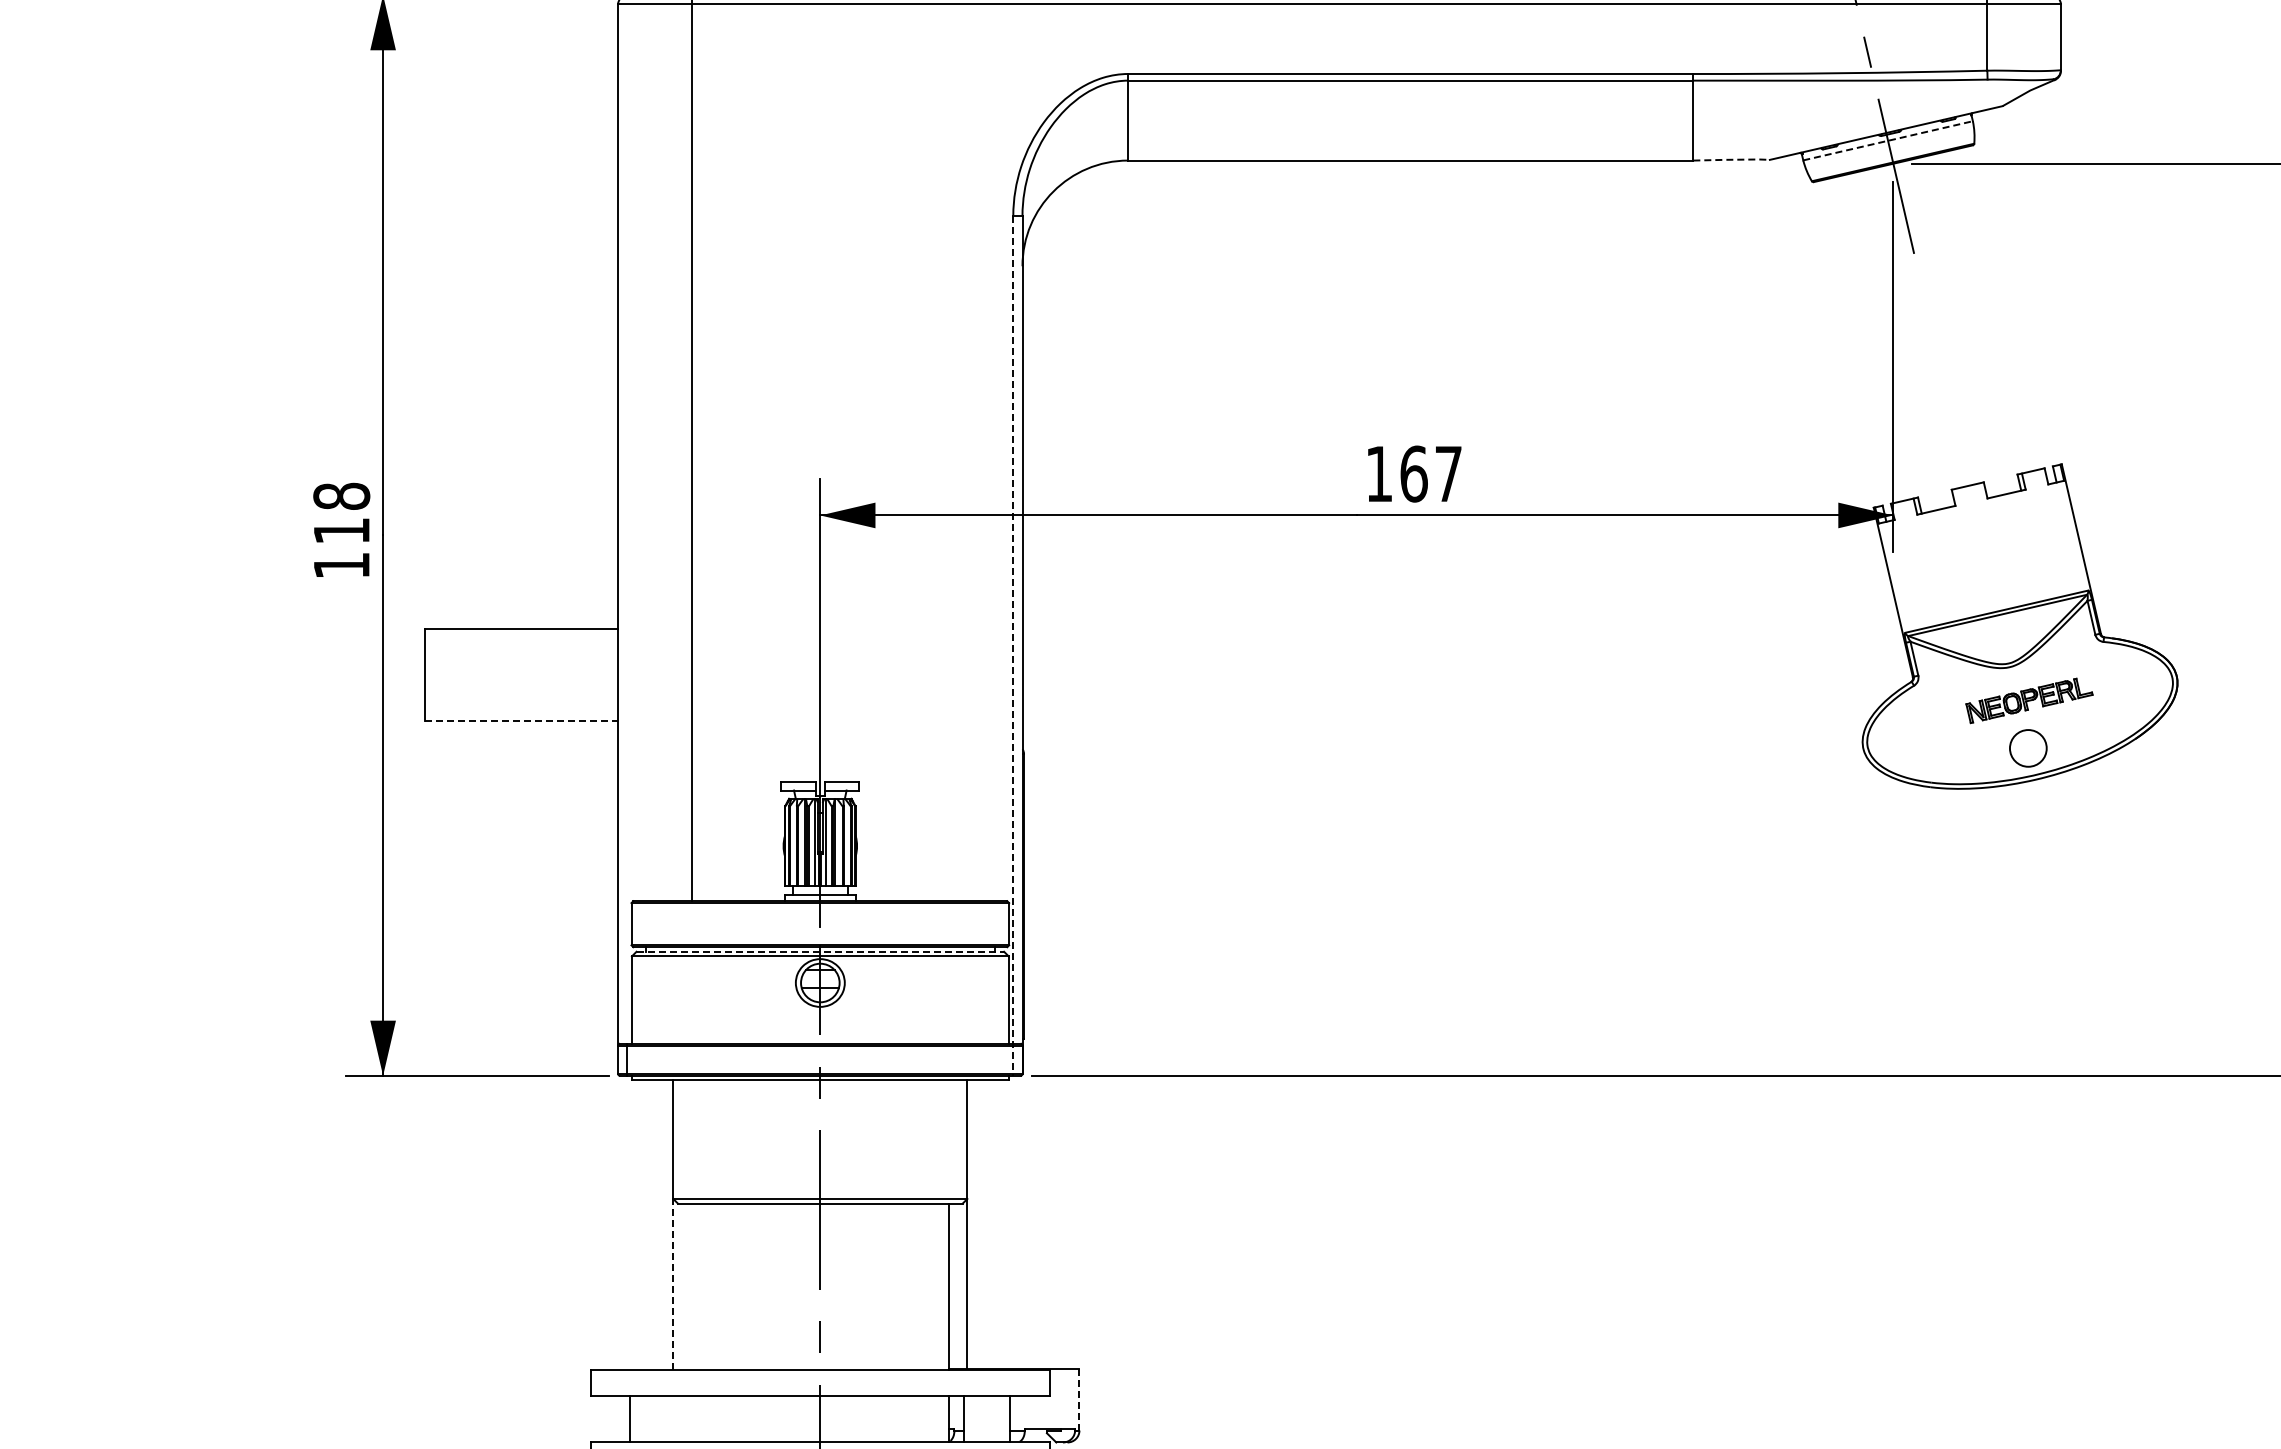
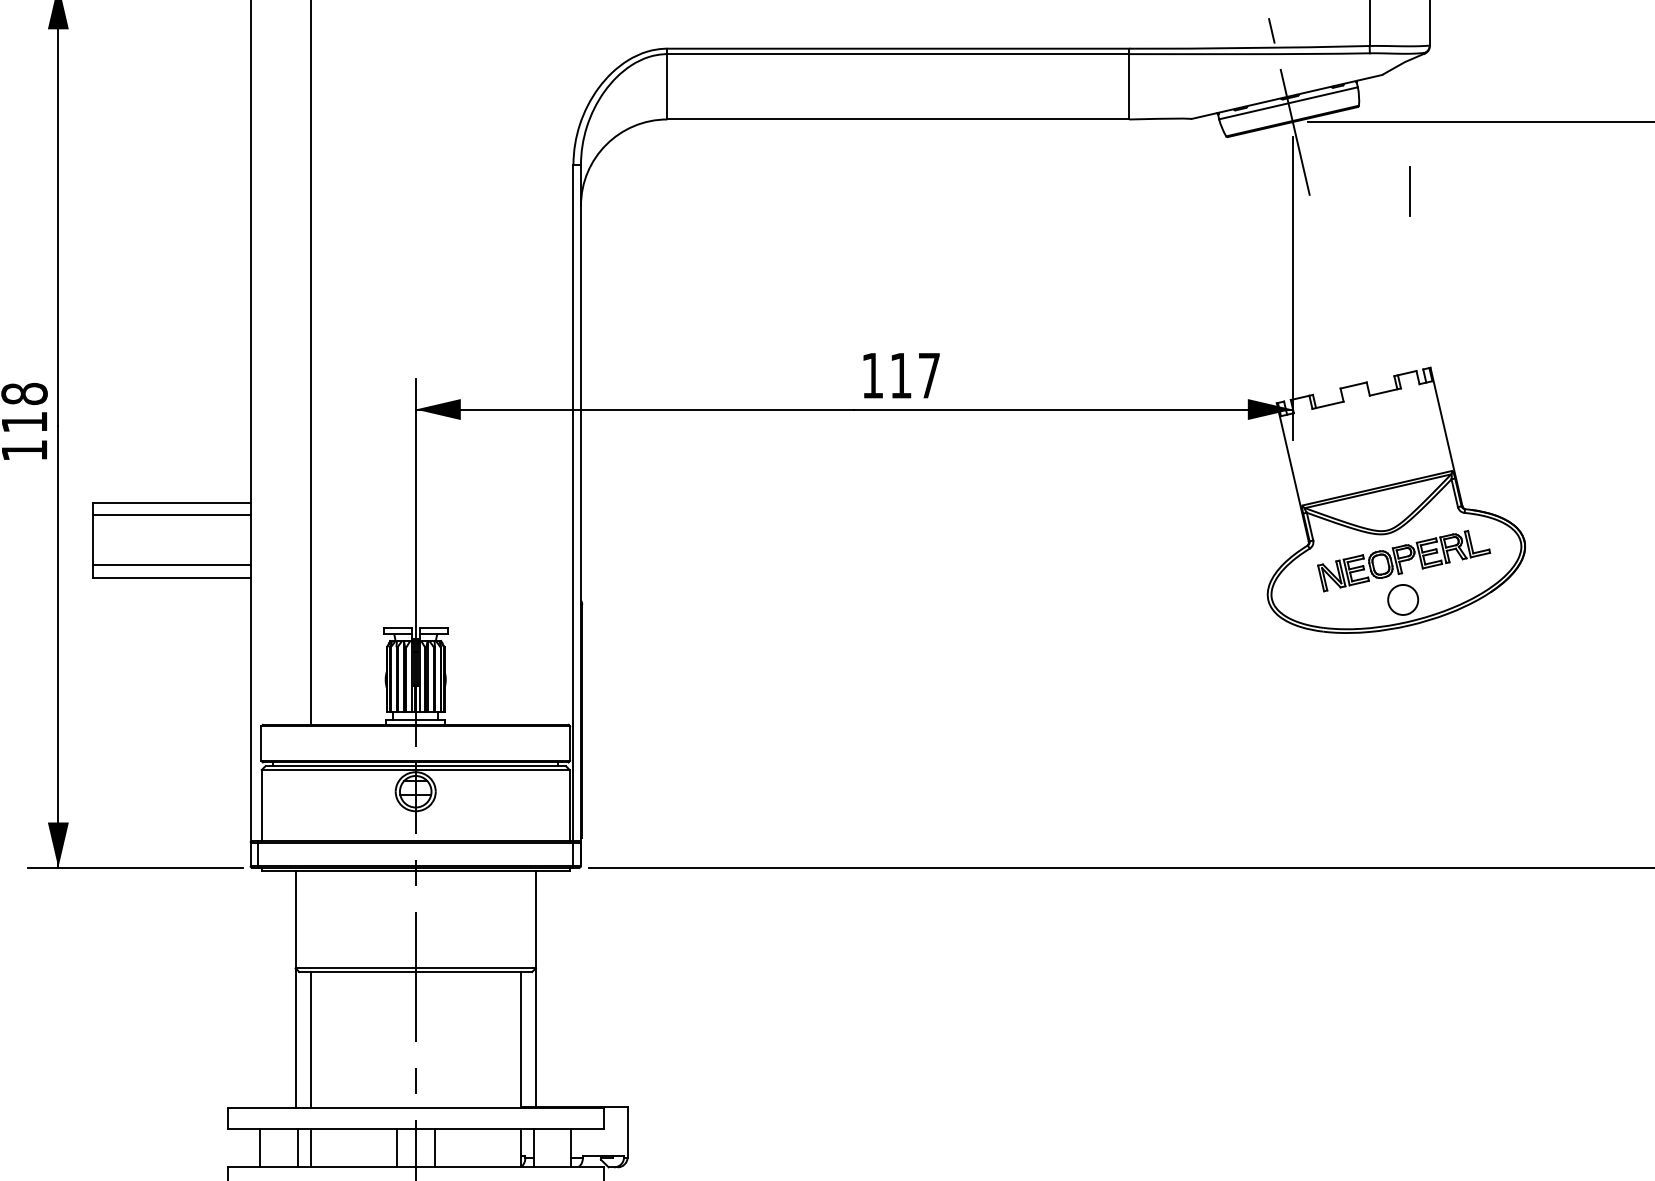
line: (1888, 140) -> (1288, 103), dashed -> solid
line: (1731, 159) -> (1160, 118), dashed -> solid
line: (2036, 248) -> (1409, 191), added
text: (1413, 473) -> (900, 375), 167 -> 117
line: (521, 644) -> (171, 515), added
line: (1013, 646) -> (573, 516), dashed -> solid
part: (2029, 700) -> (1404, 560), size x1.67
line: (521, 705) -> (171, 564), added
line: (522, 721) -> (172, 577), dashed -> solid
line: (820, 951) -> (415, 765), dashed -> solid
line: (673, 1283) -> (295, 1037), dashed -> solid
line: (691, 1286) -> (310, 1039), added
line: (1079, 1399) -> (627, 1132), dashed -> solid
line: (676, 1418) -> (298, 1147), added
line: (691, 1418) -> (310, 1147), added
line: (797, 1418) -> (397, 1147), added
line: (843, 1418) -> (434, 1147), added

